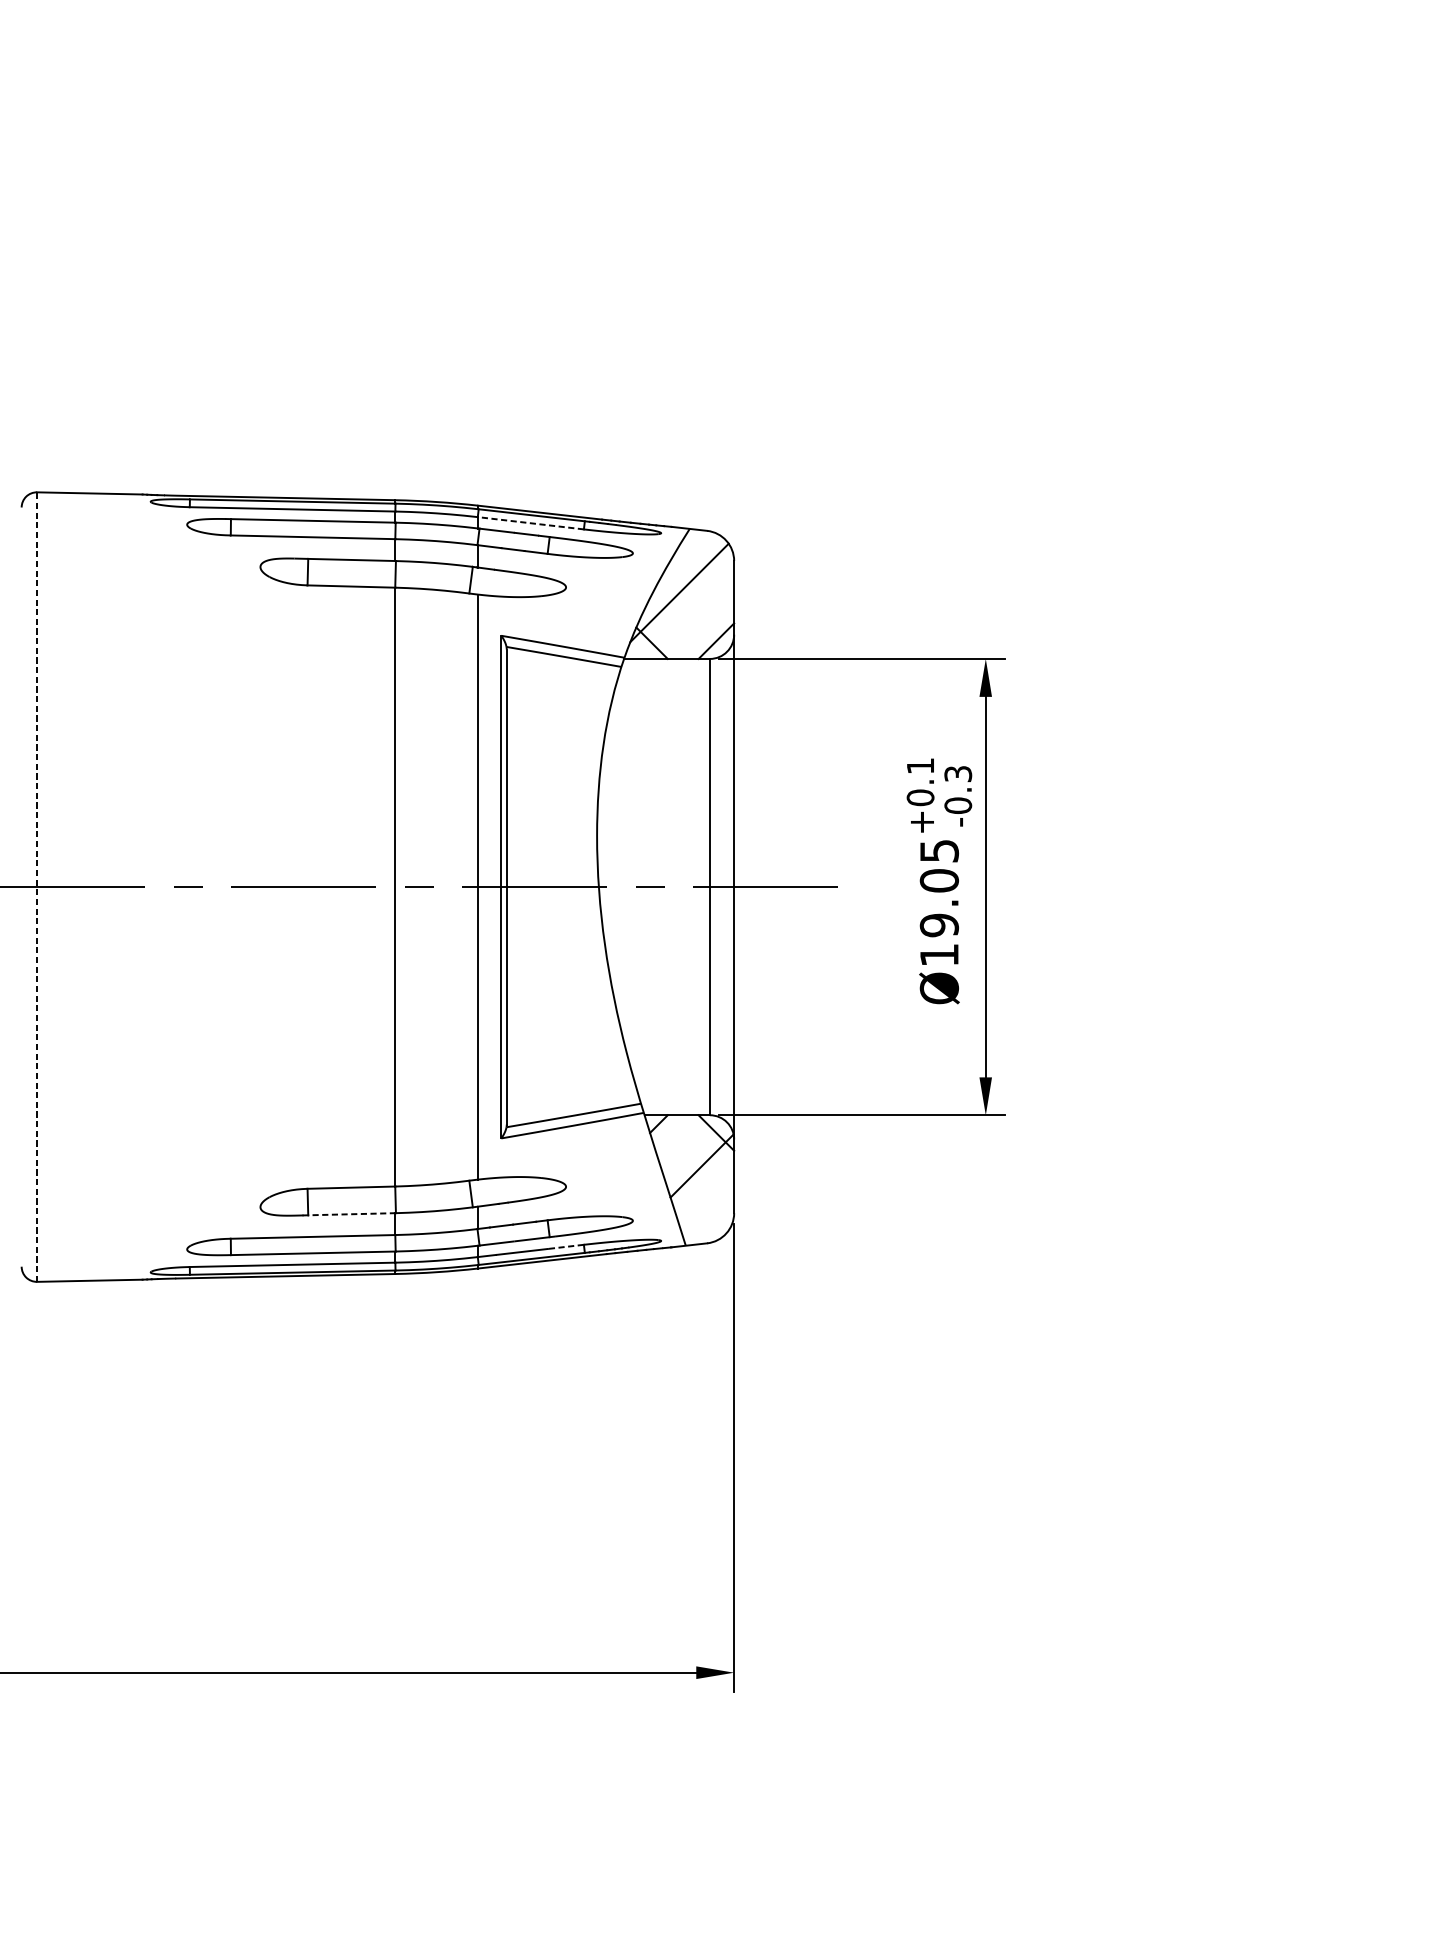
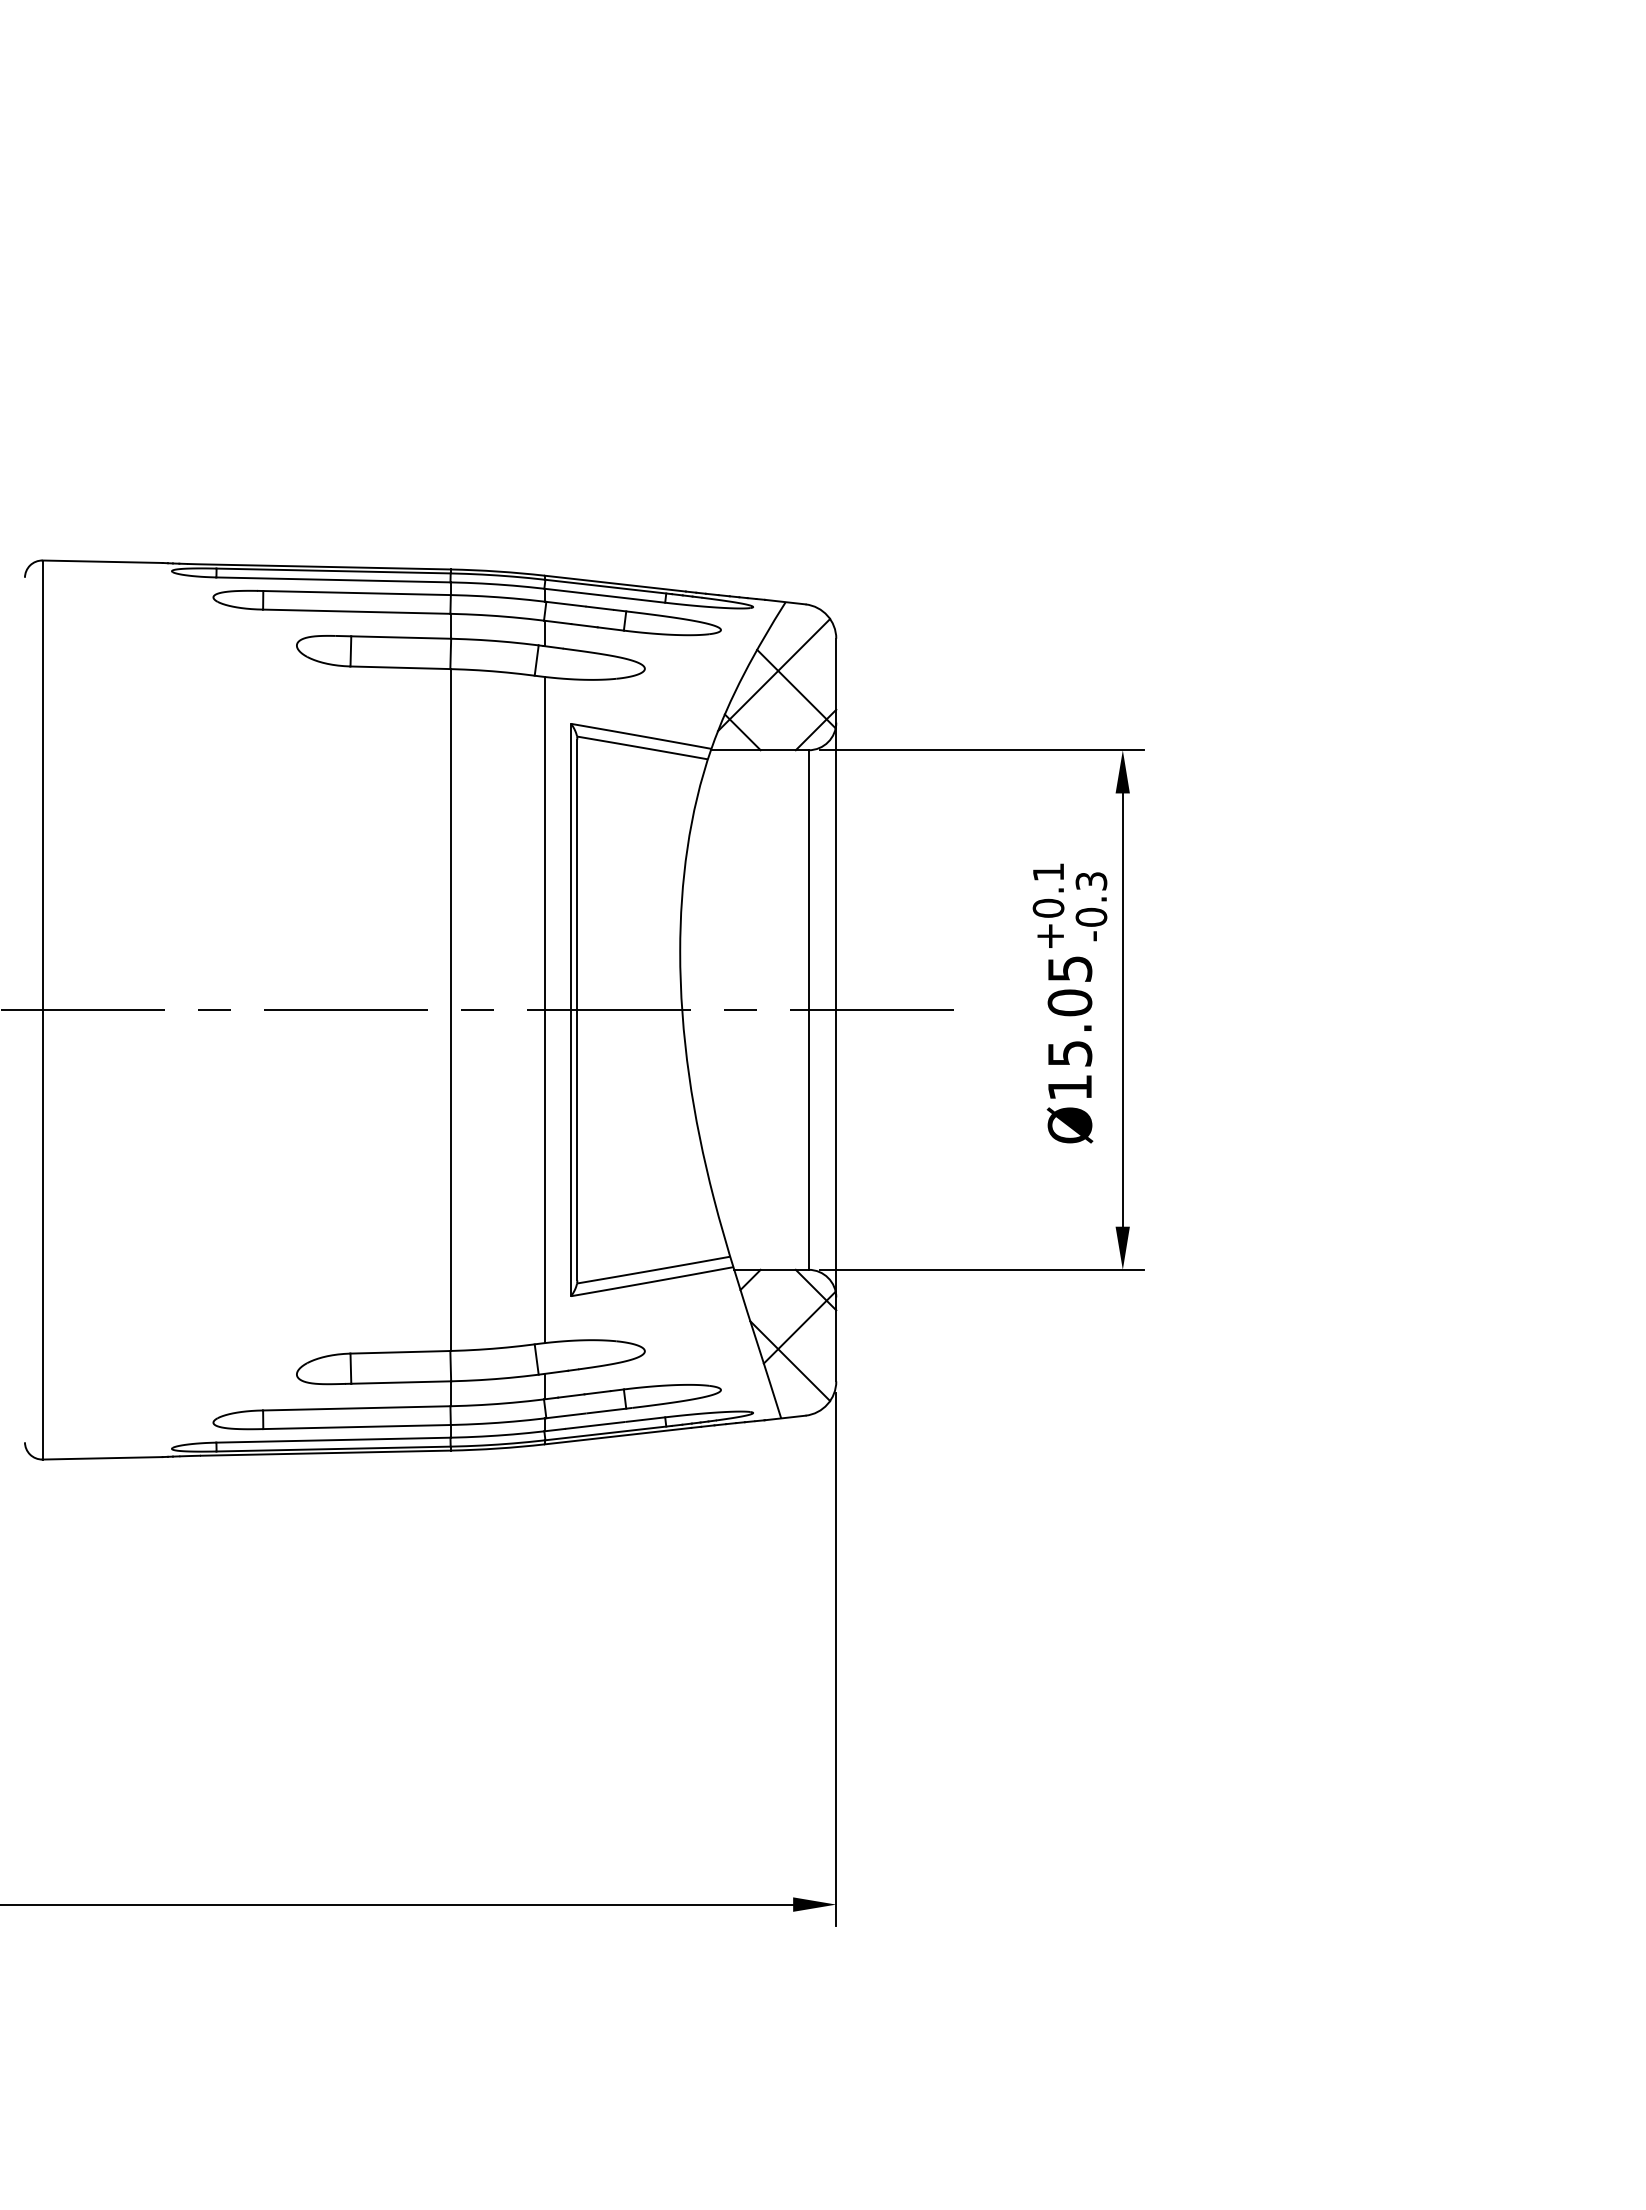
line: (532, 523) -> (606, 595), dashed -> solid
line: (699, 604) -> (796, 688), added
line: (37, 887) -> (42, 1010), dashed -> solid
text: (938, 925) -> (1069, 1053), Ø19.05 -> Ø15.05
line: (693, 1195) -> (790, 1361), added
line: (352, 1214) -> (401, 1382), dashed -> solid
line: (566, 1246) -> (645, 1419), dashed -> solid

